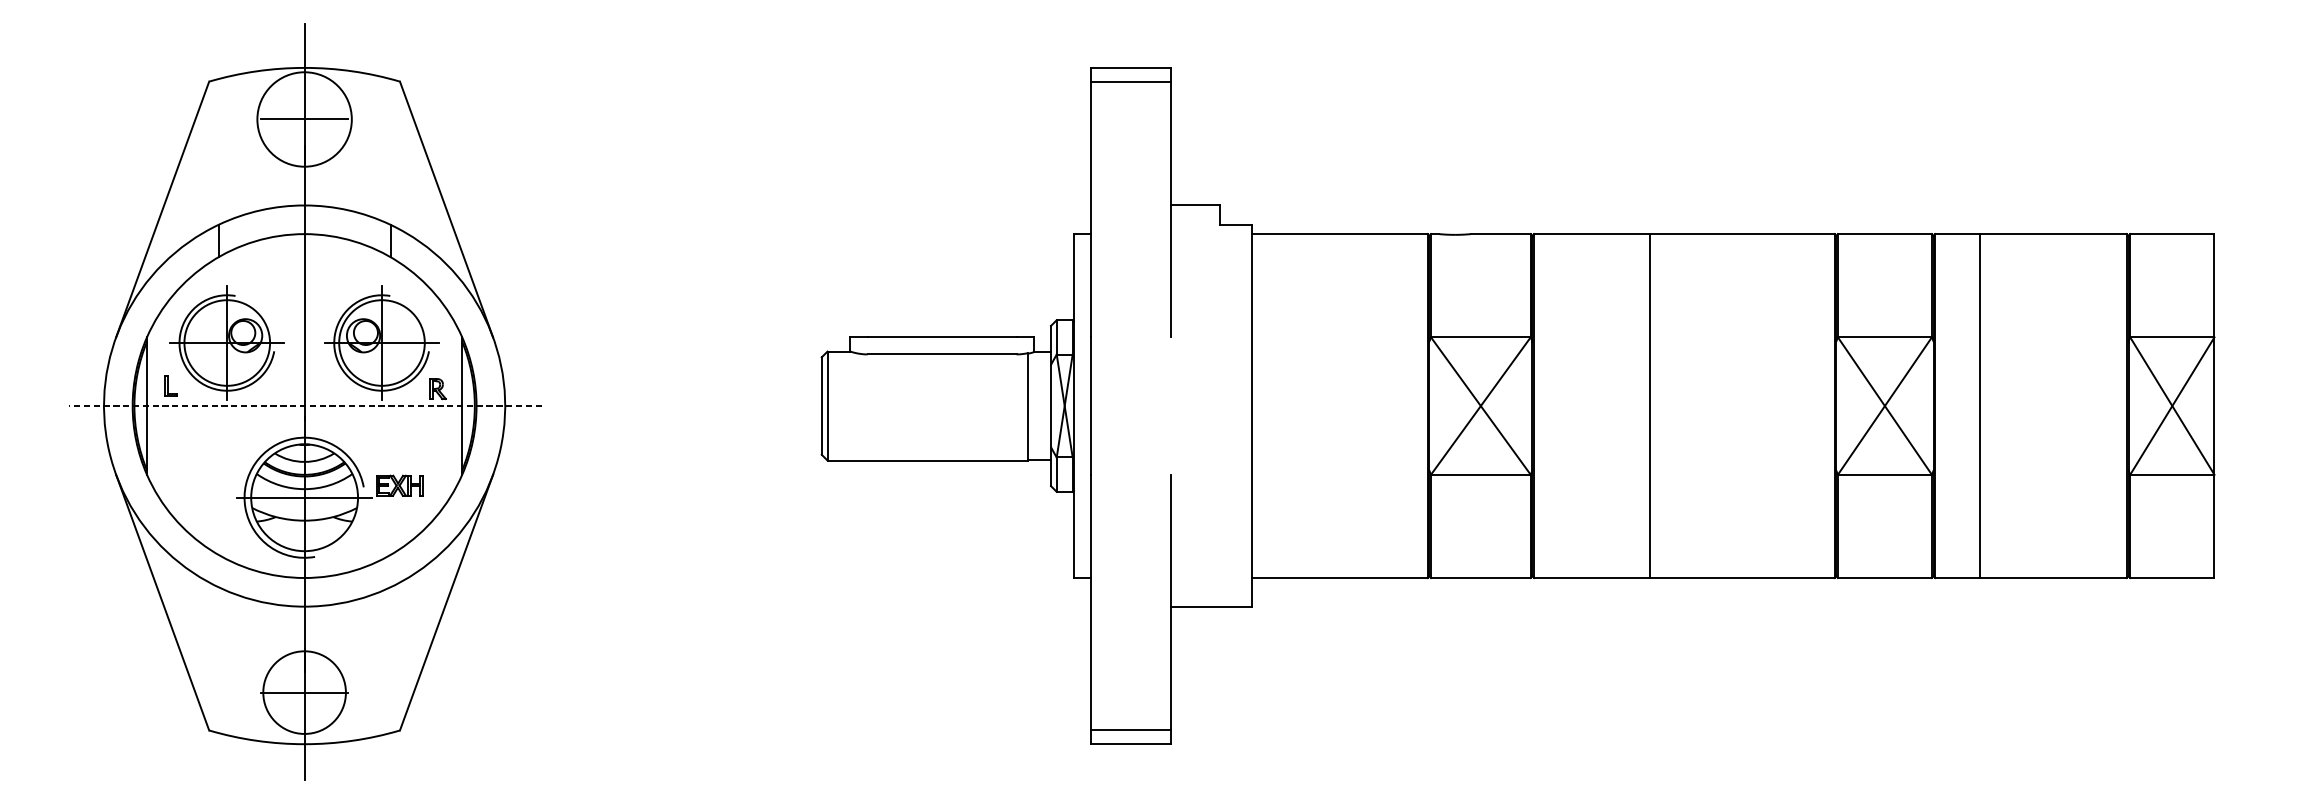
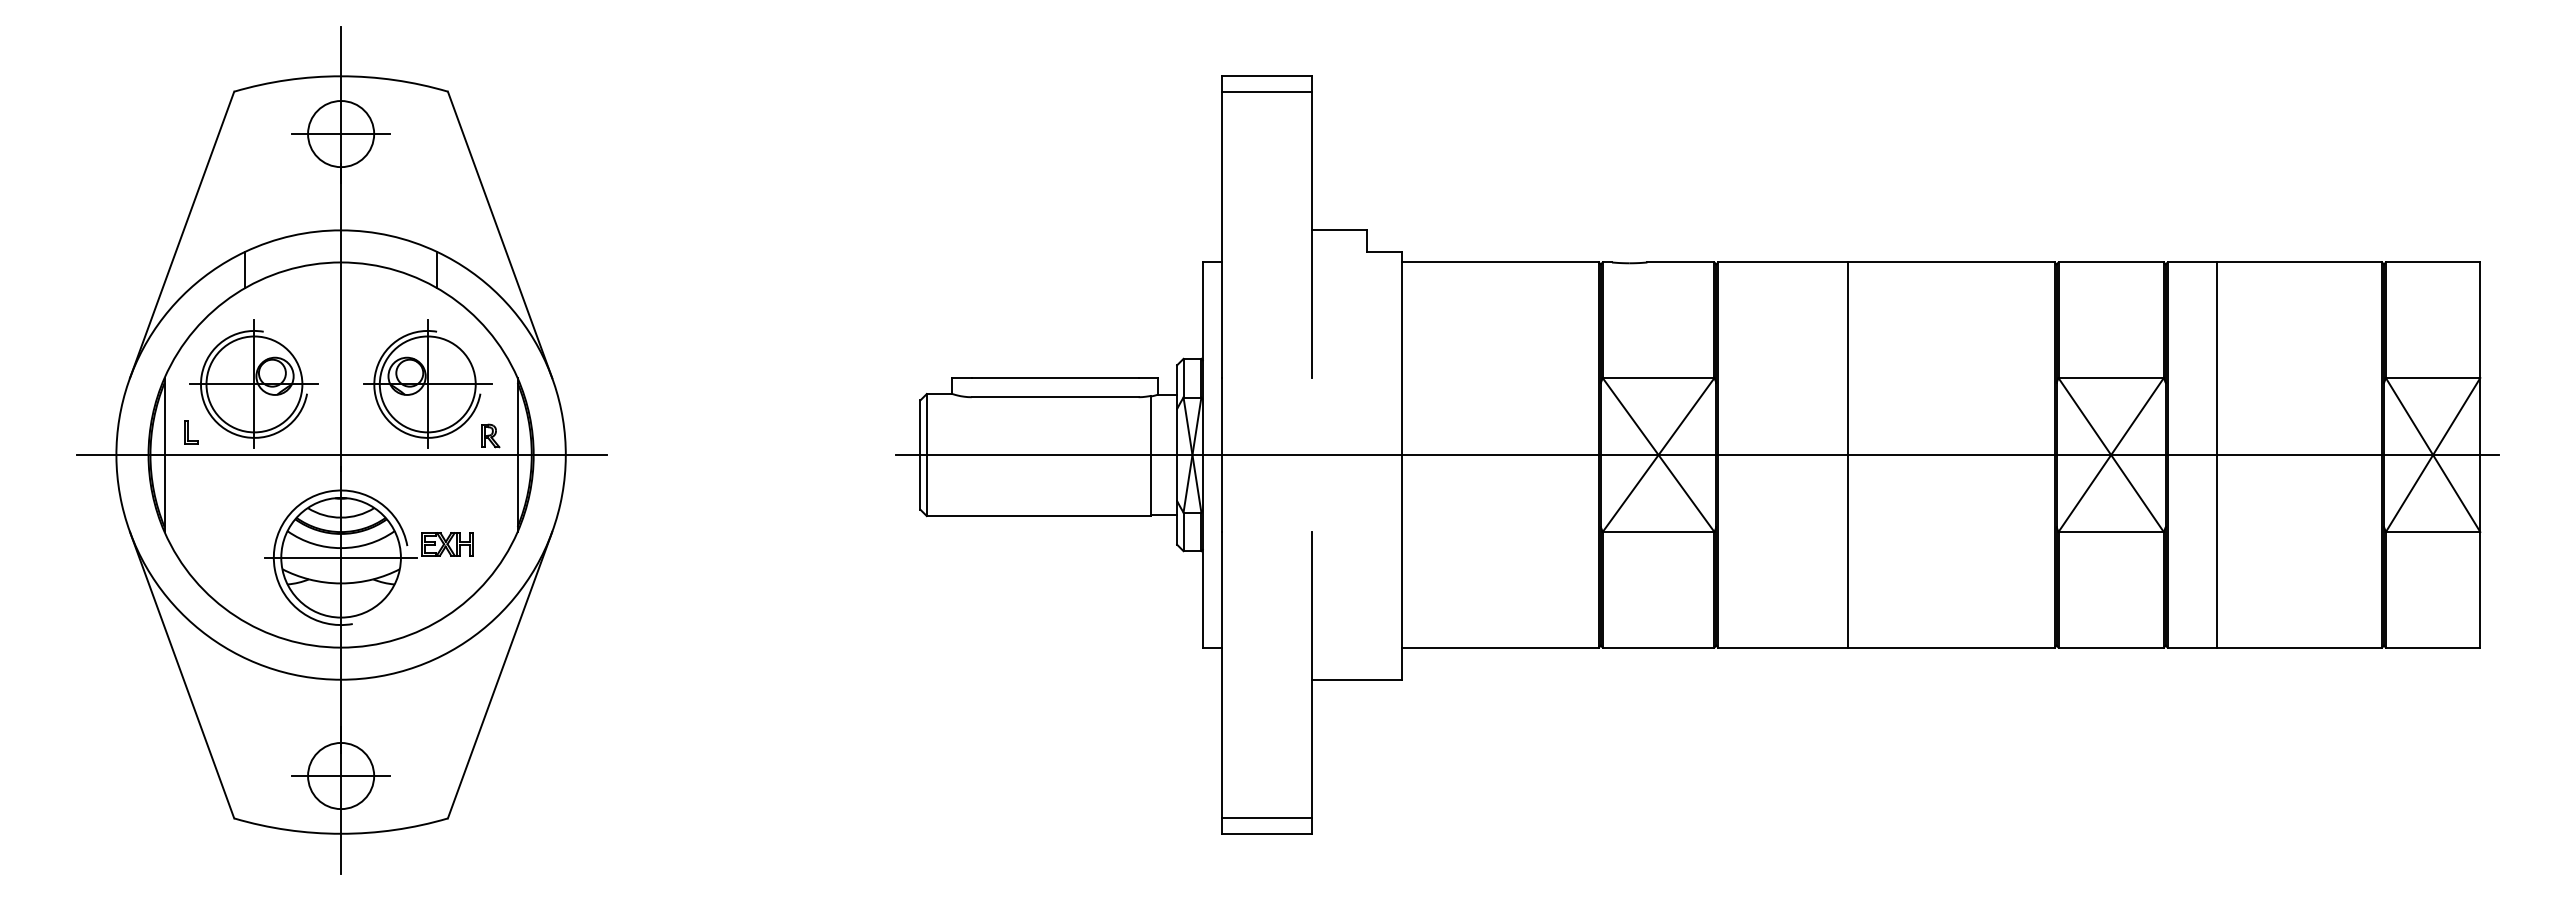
circle: (304, 119) -> (341, 134), size x0.62
line: (305, 406) -> (342, 455), dashed -> solid
line: (1514, 406) -> (1696, 455), added
circle: (304, 692) -> (341, 775), size x0.71

